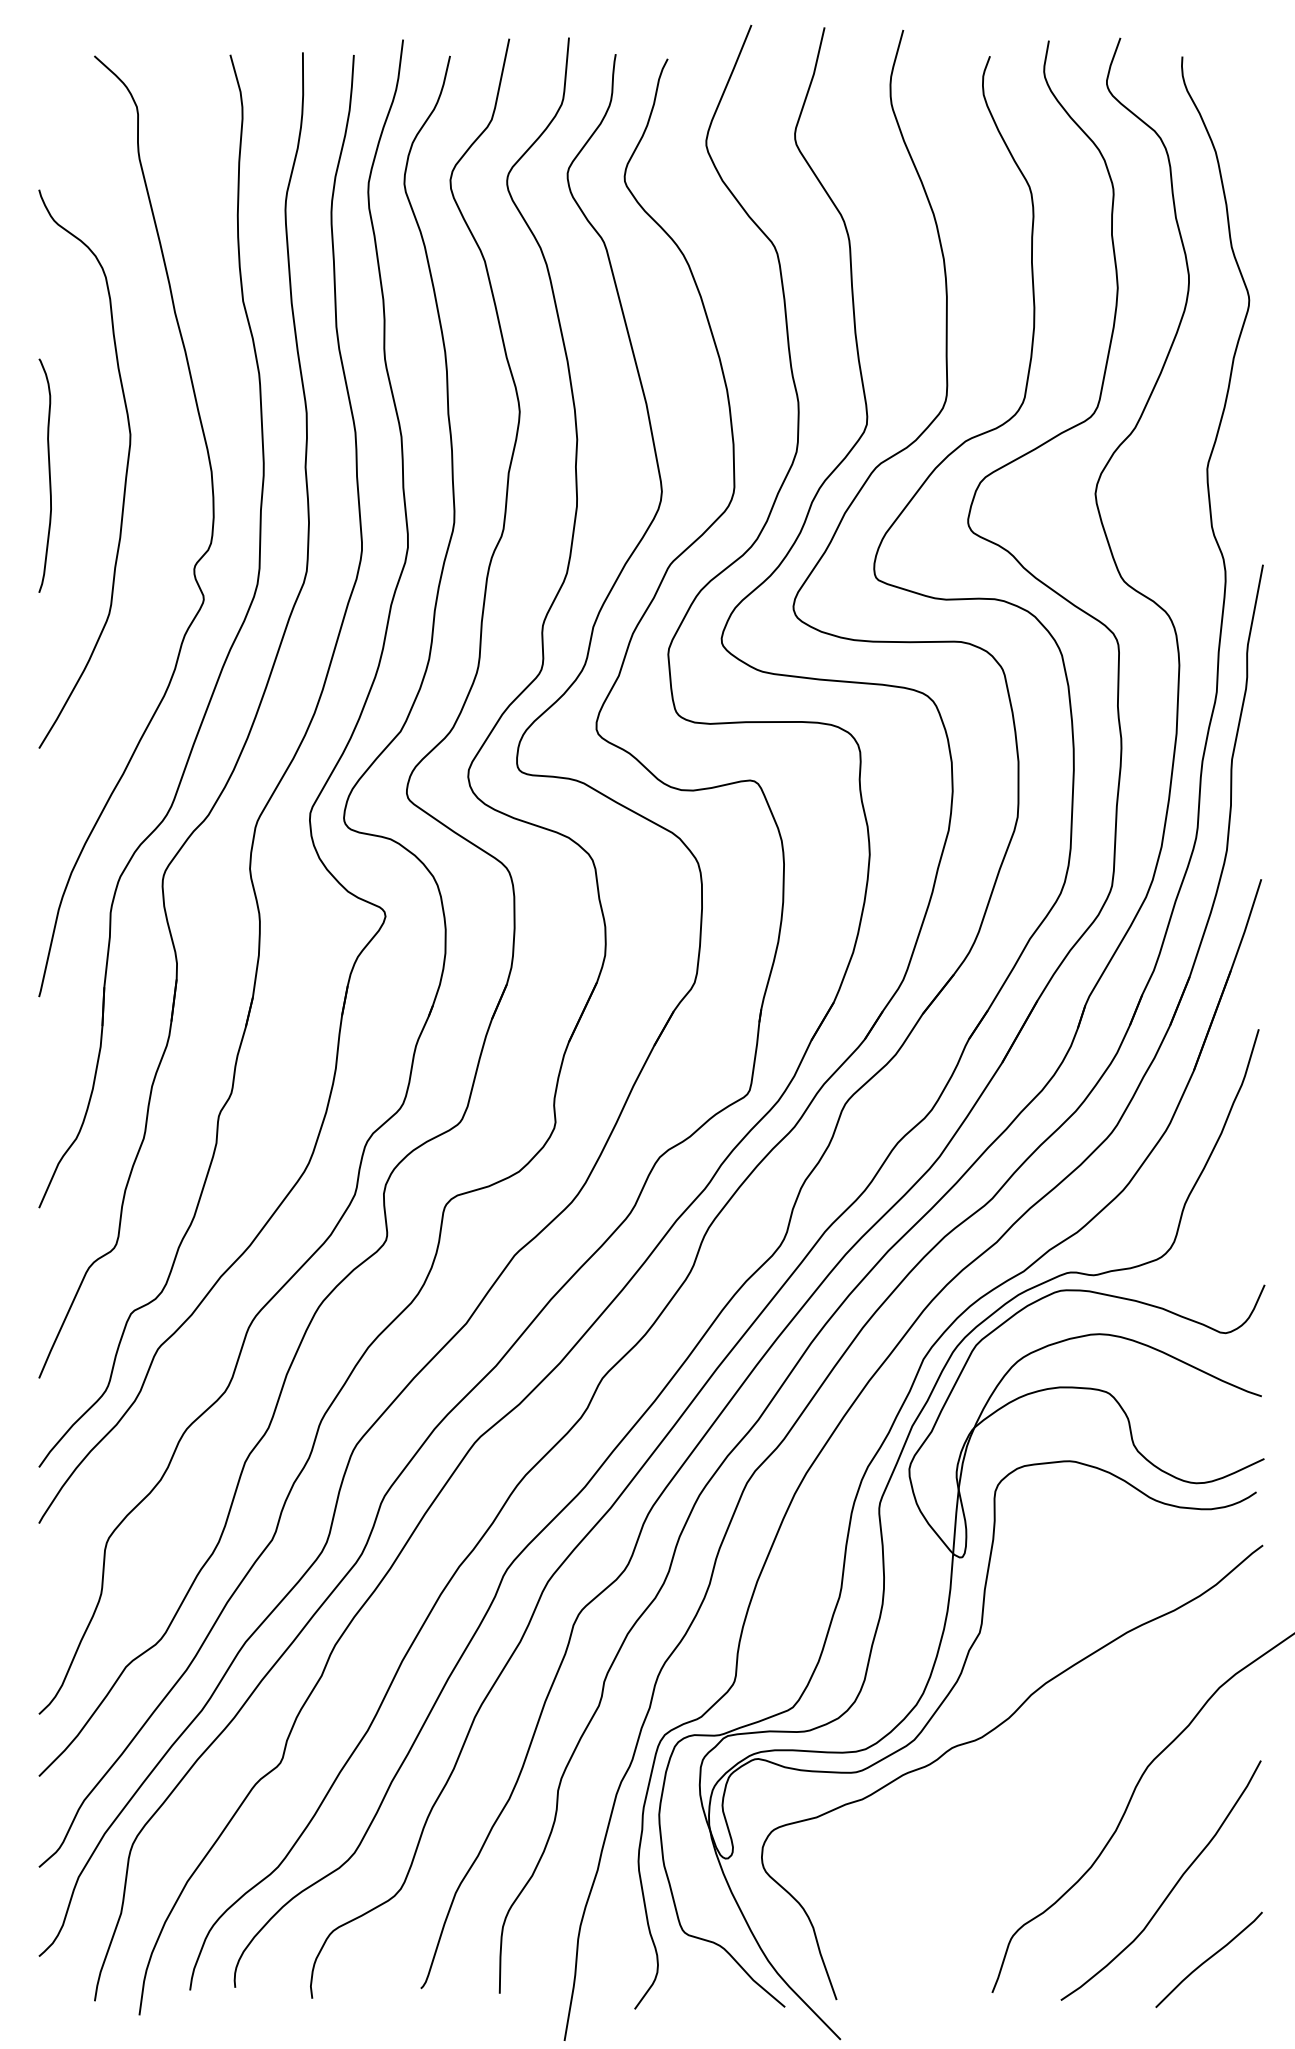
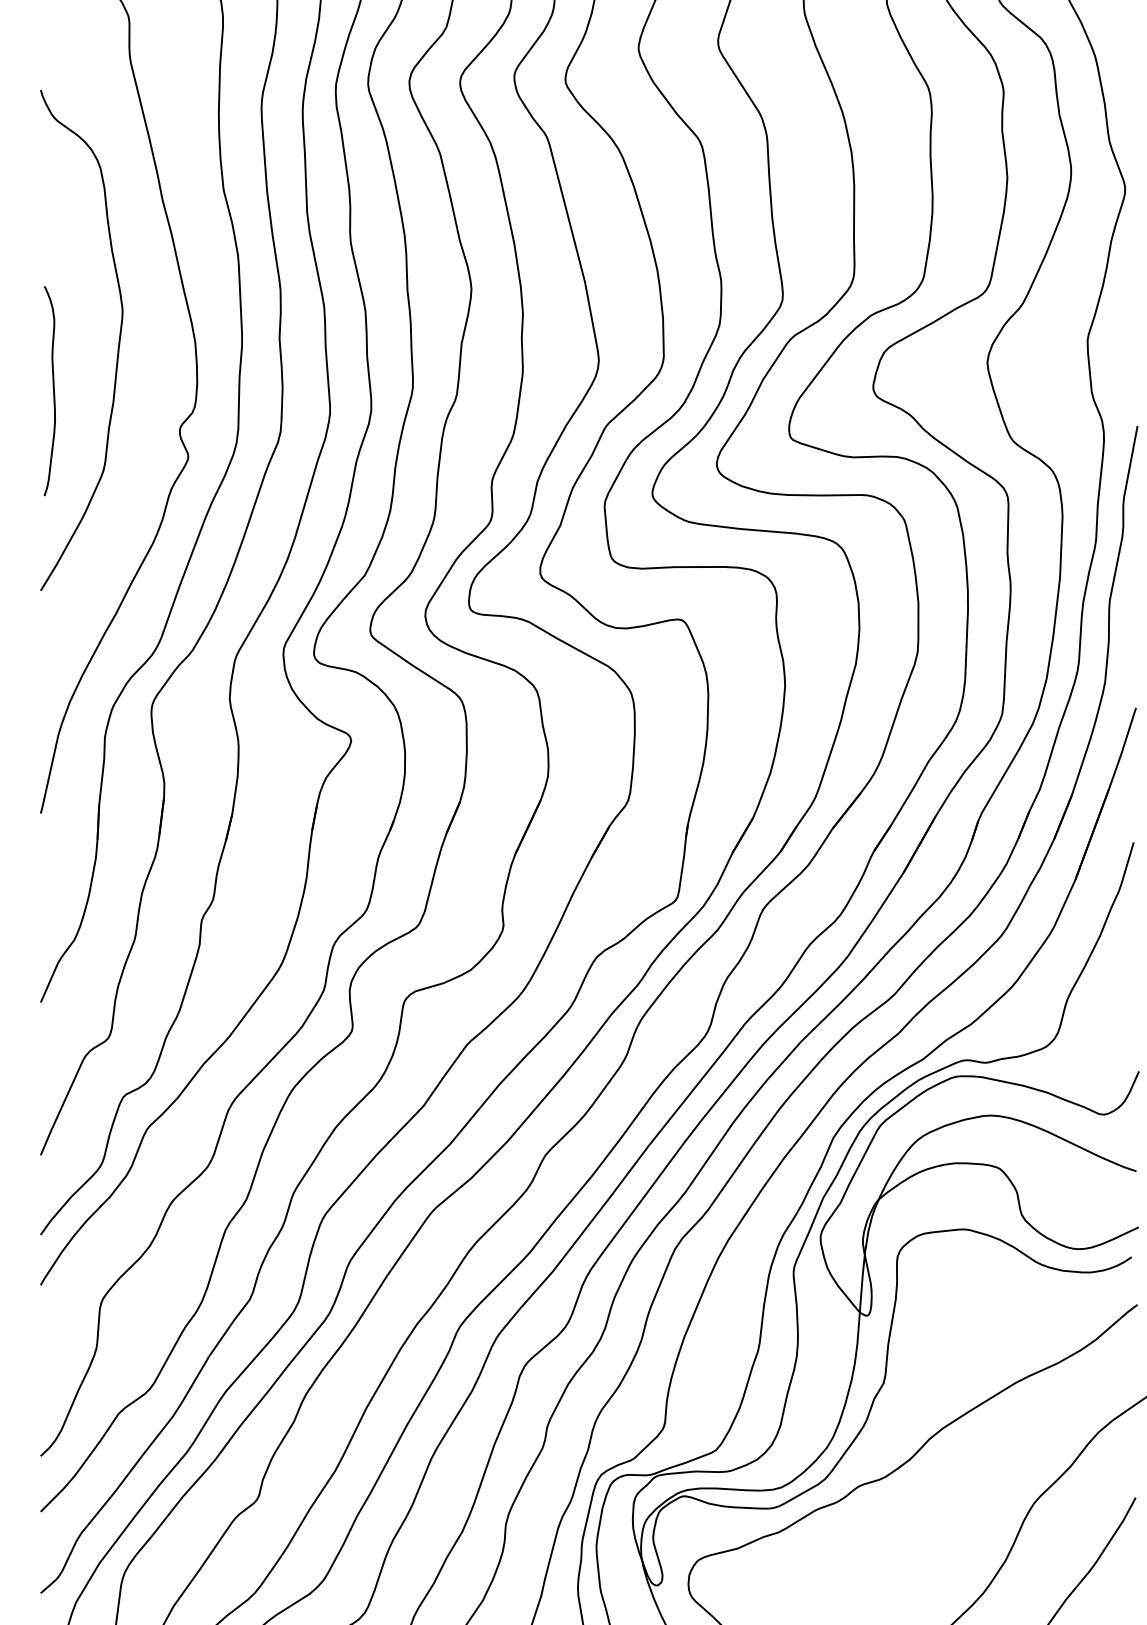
curve: (48, 474) -> (52, 390), moved

